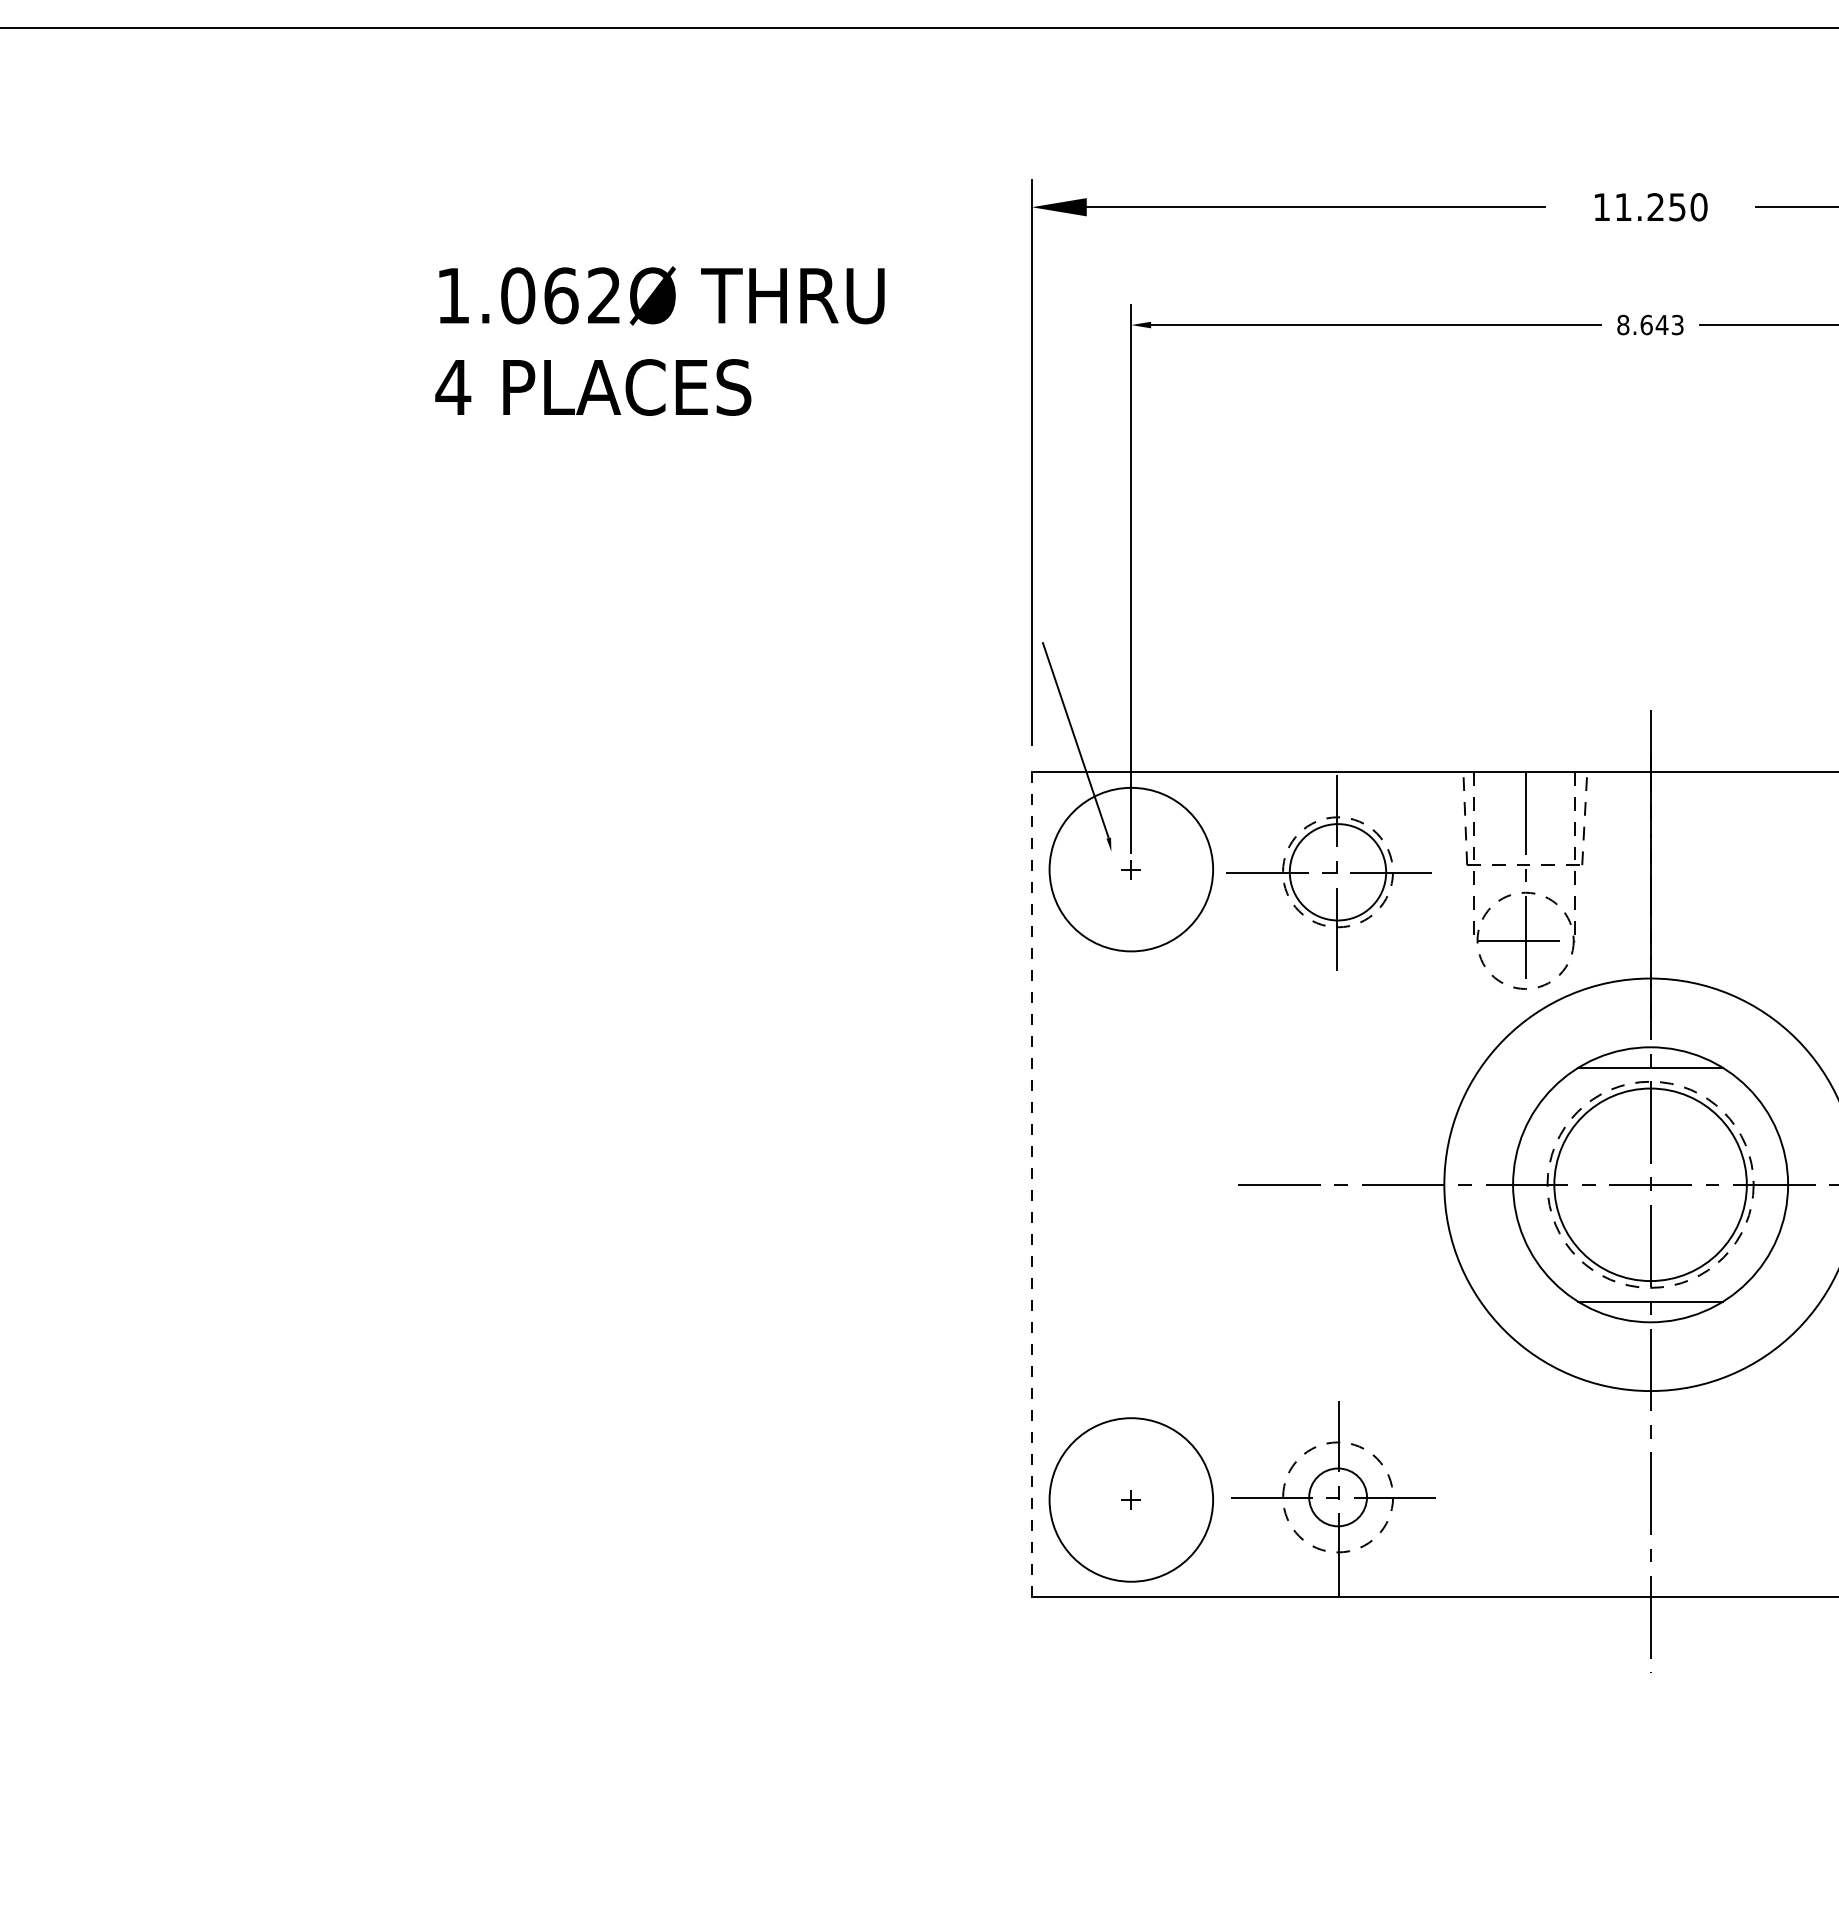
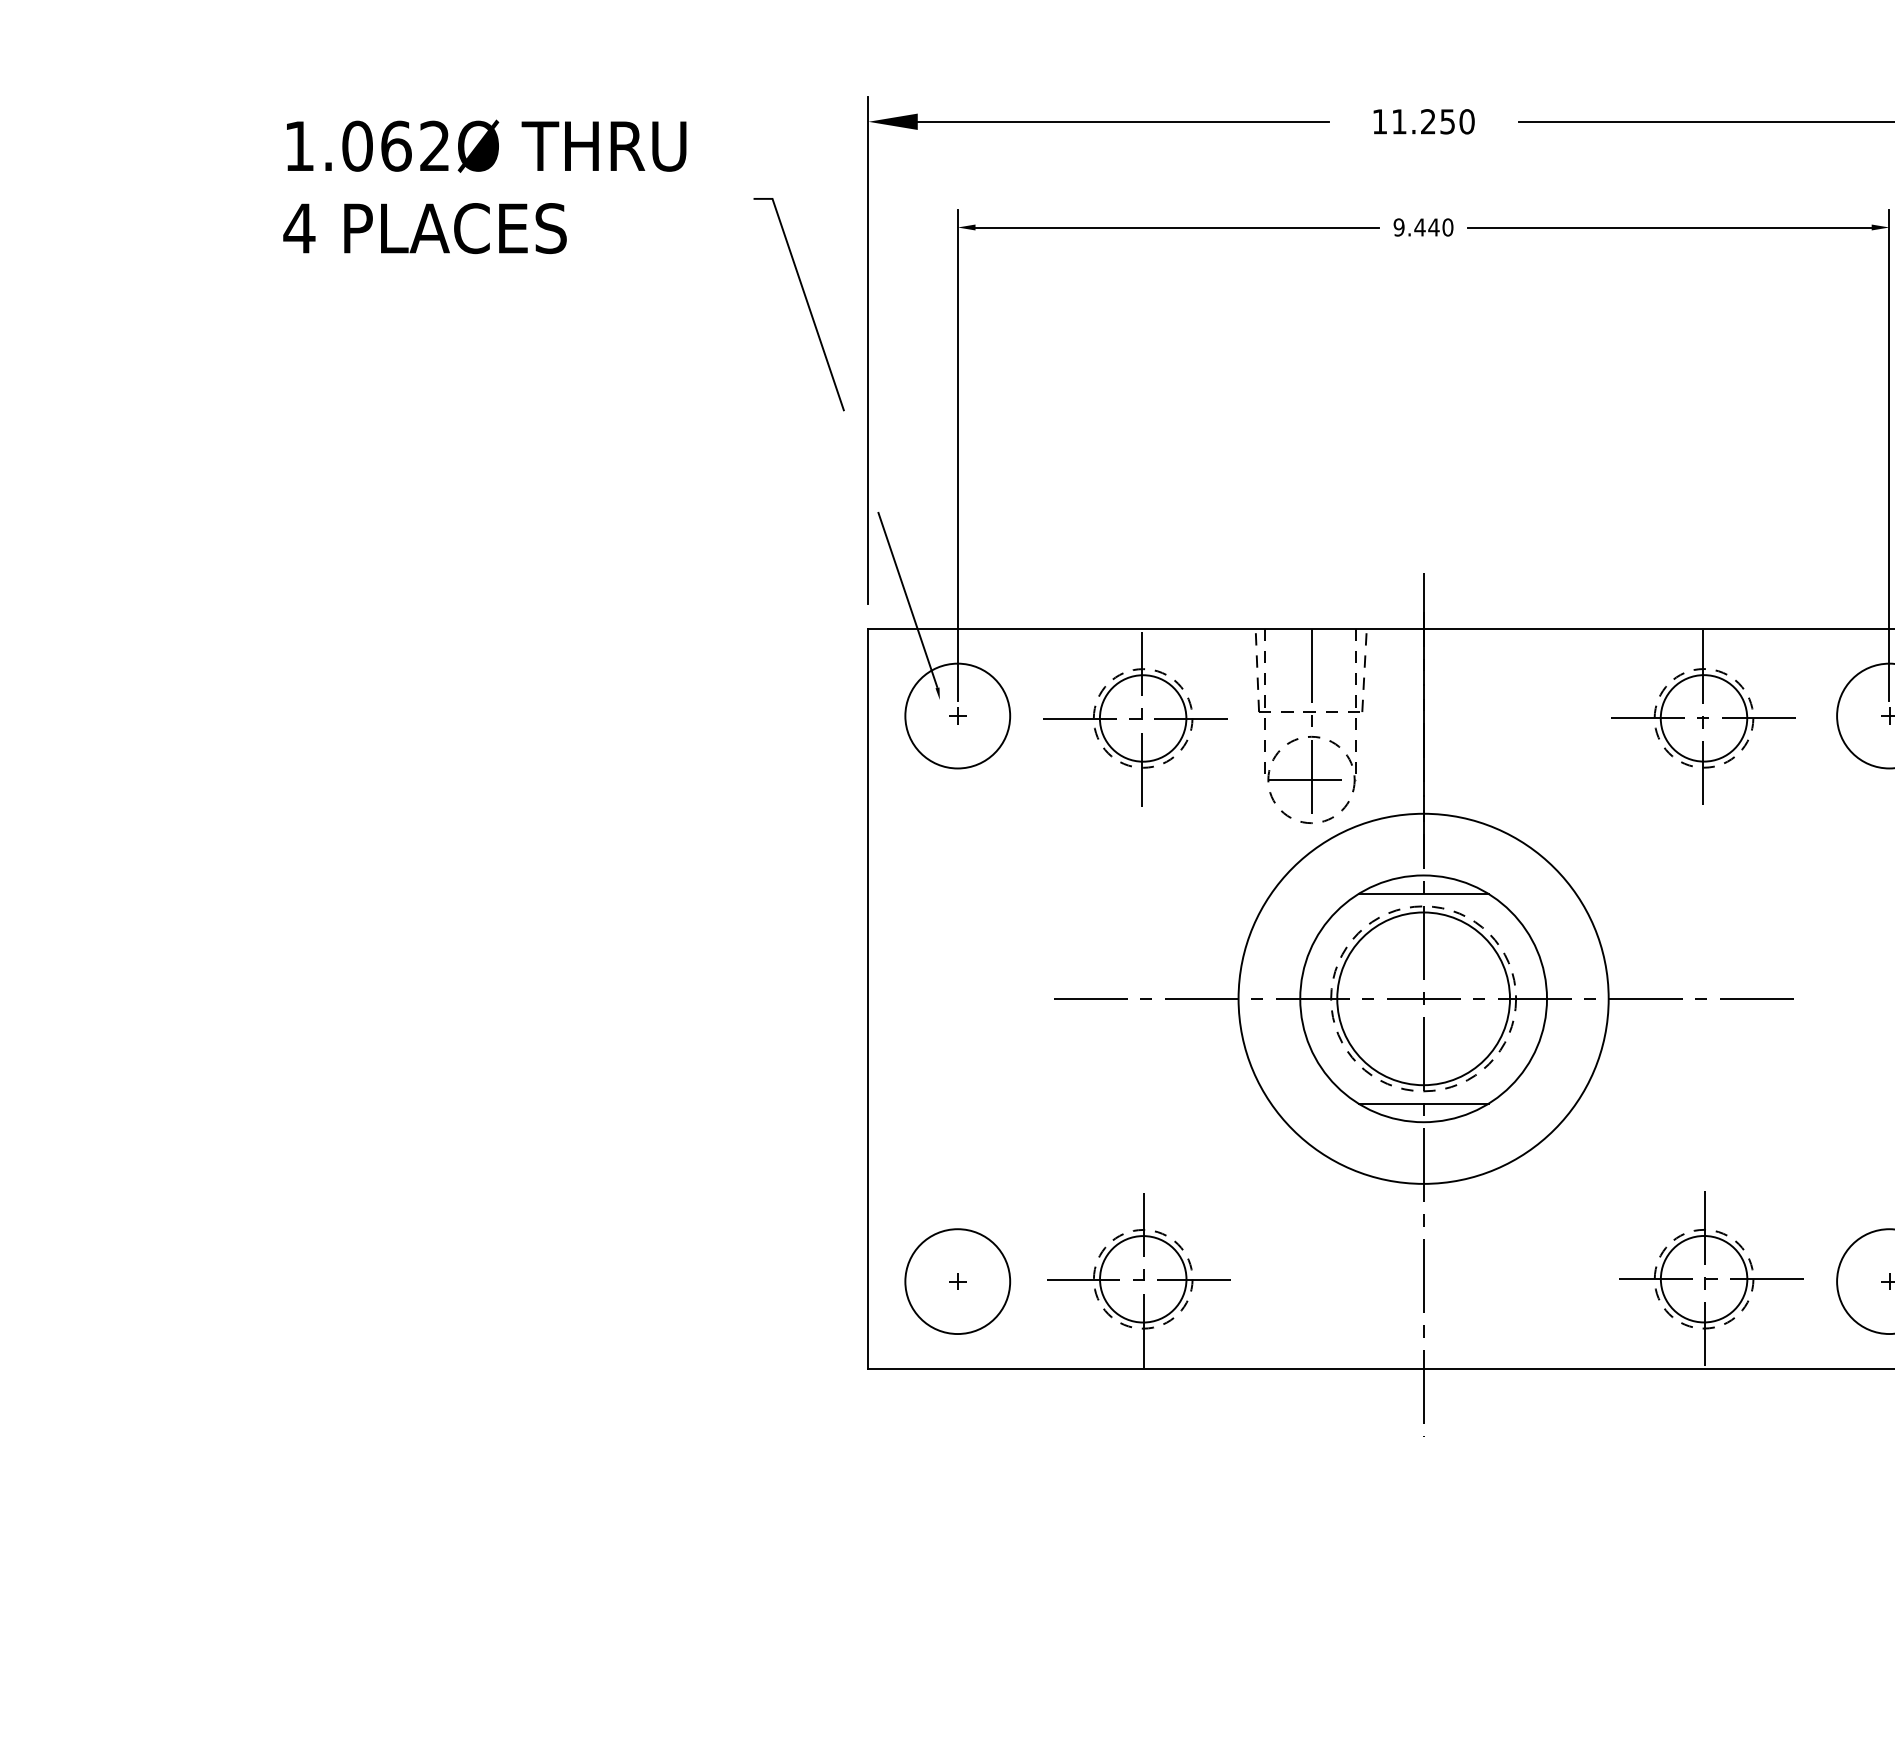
text: (1650, 325) -> (1423, 227), 8.643 -> 9.440
text: (659, 340) -> (484, 186), moved
line: (961, 406) -> (805, 300), added
circle: (1131, 868) -> (957, 715), size x0.71
line: (1031, 1184) -> (868, 998), dashed -> solid
circle: (1338, 1497) -> (1143, 1279), size x1.67
circle: (1131, 1499) -> (957, 1281), size x0.71

